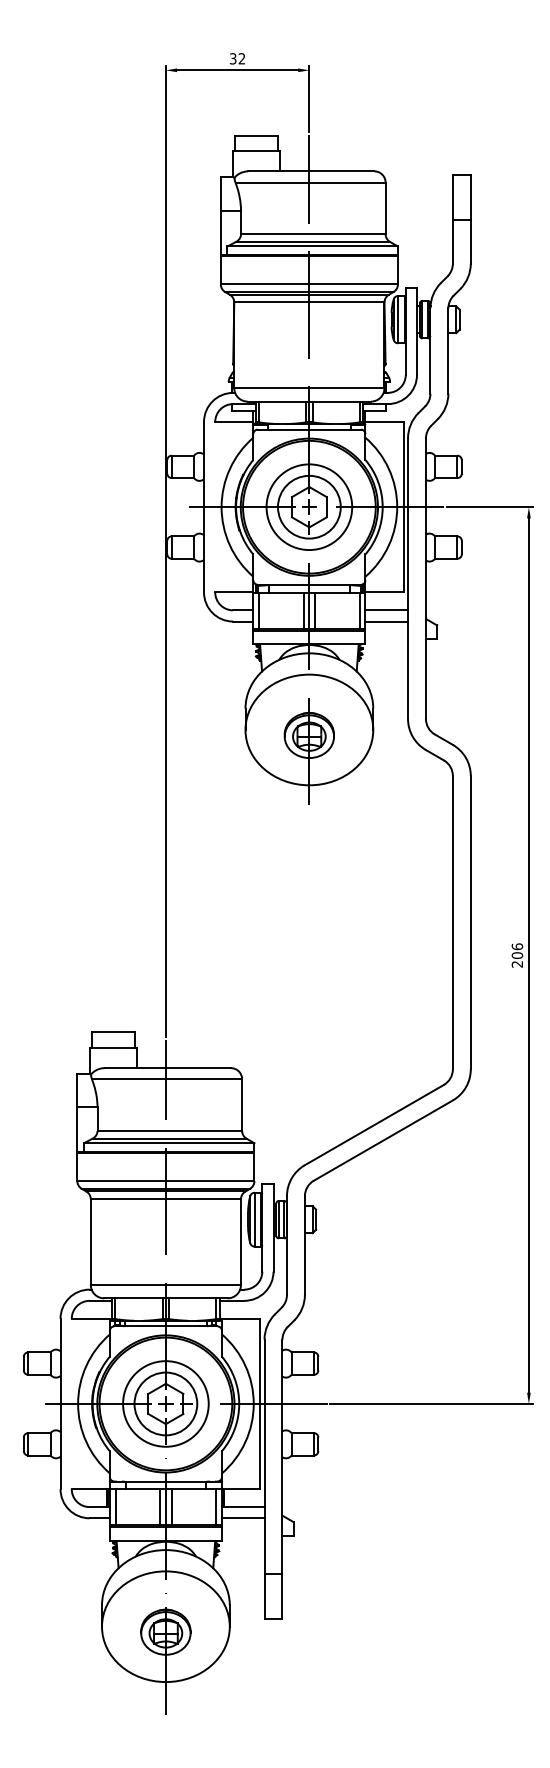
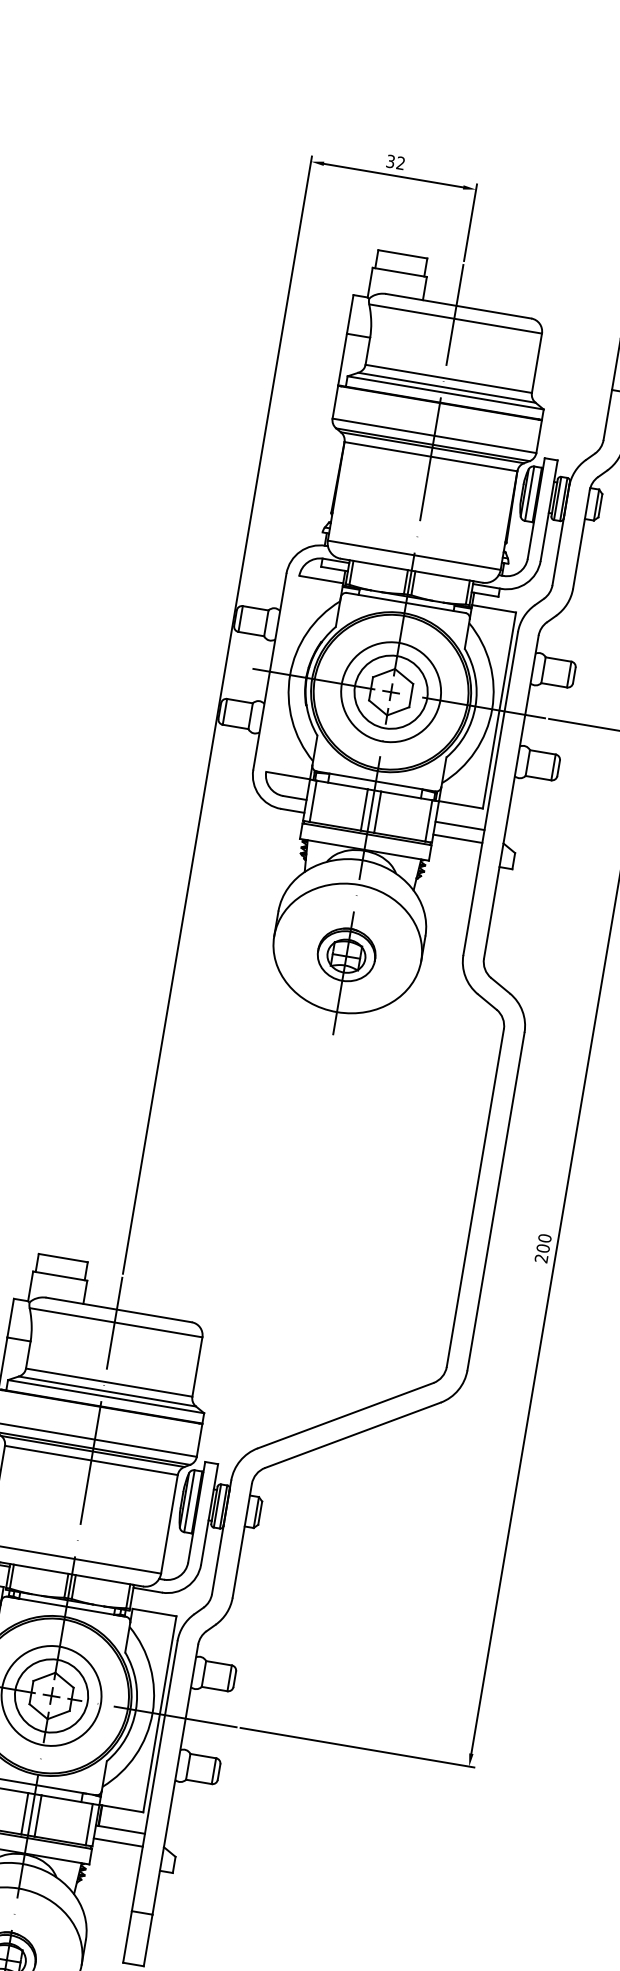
text: (516, 946) -> (543, 1237), 206 -> 200

